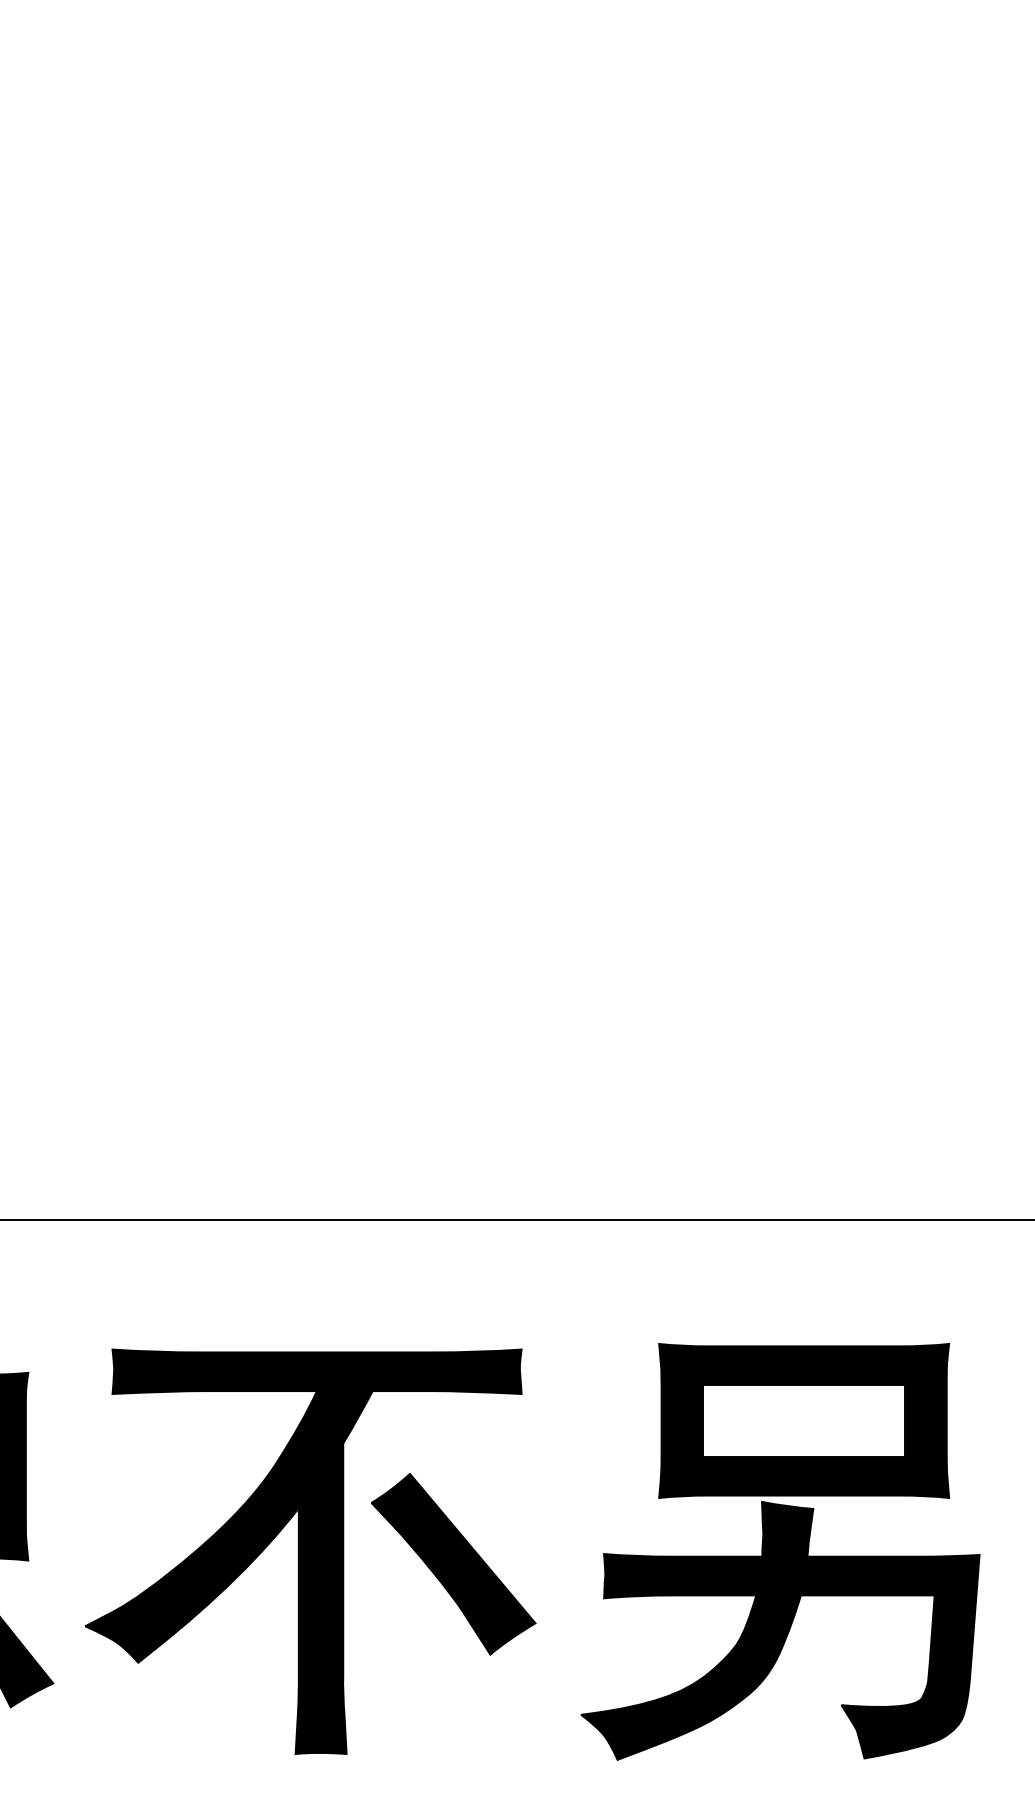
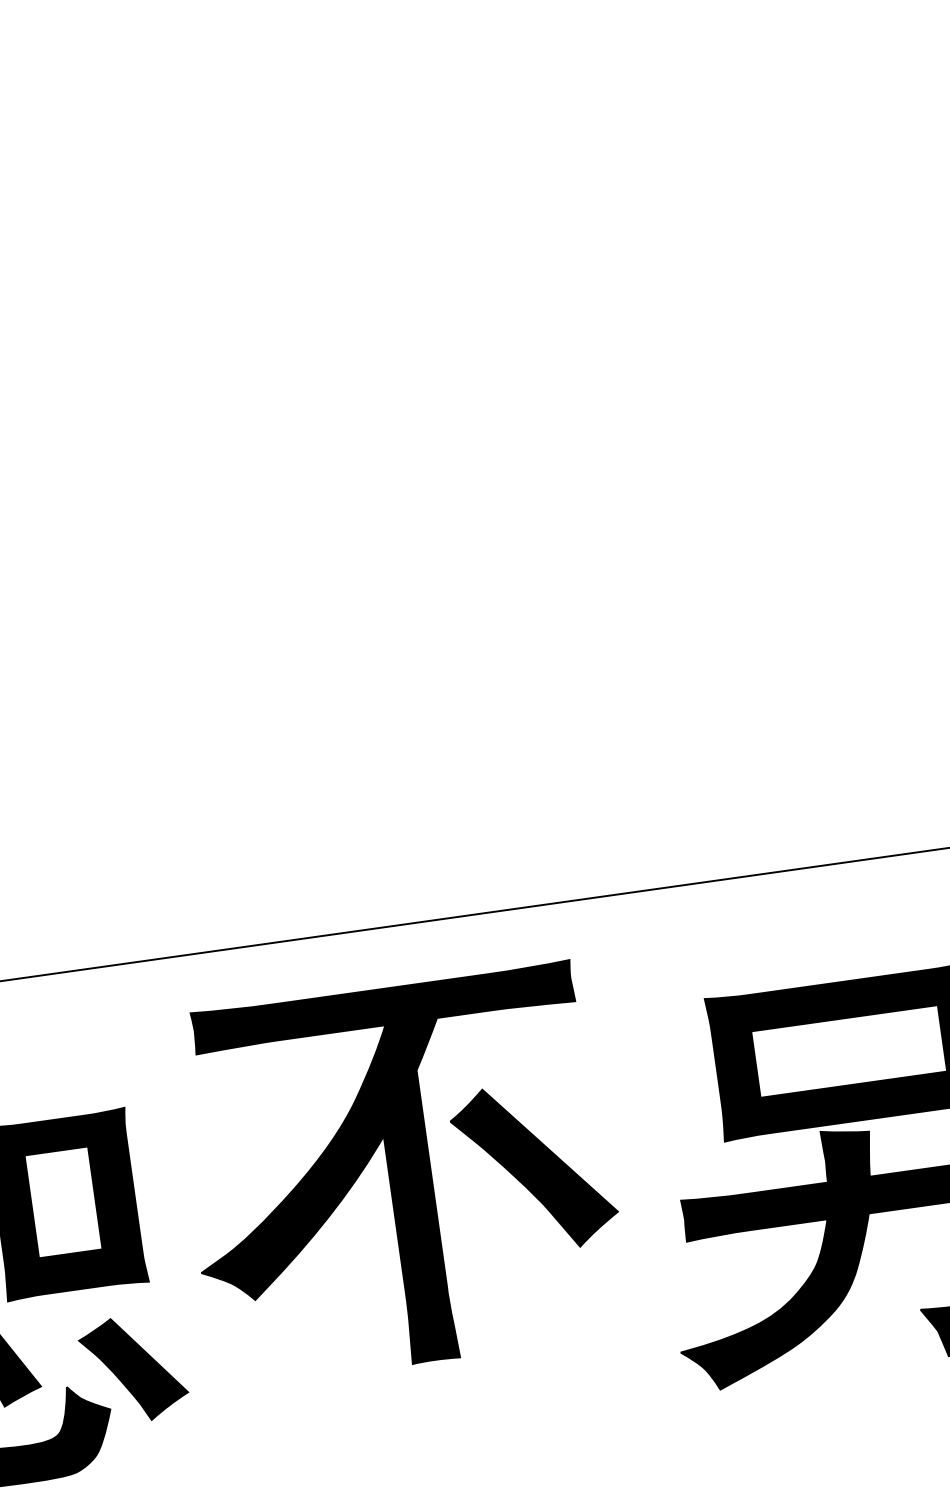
part: (310, 1551) -> (400, 1174), moved

